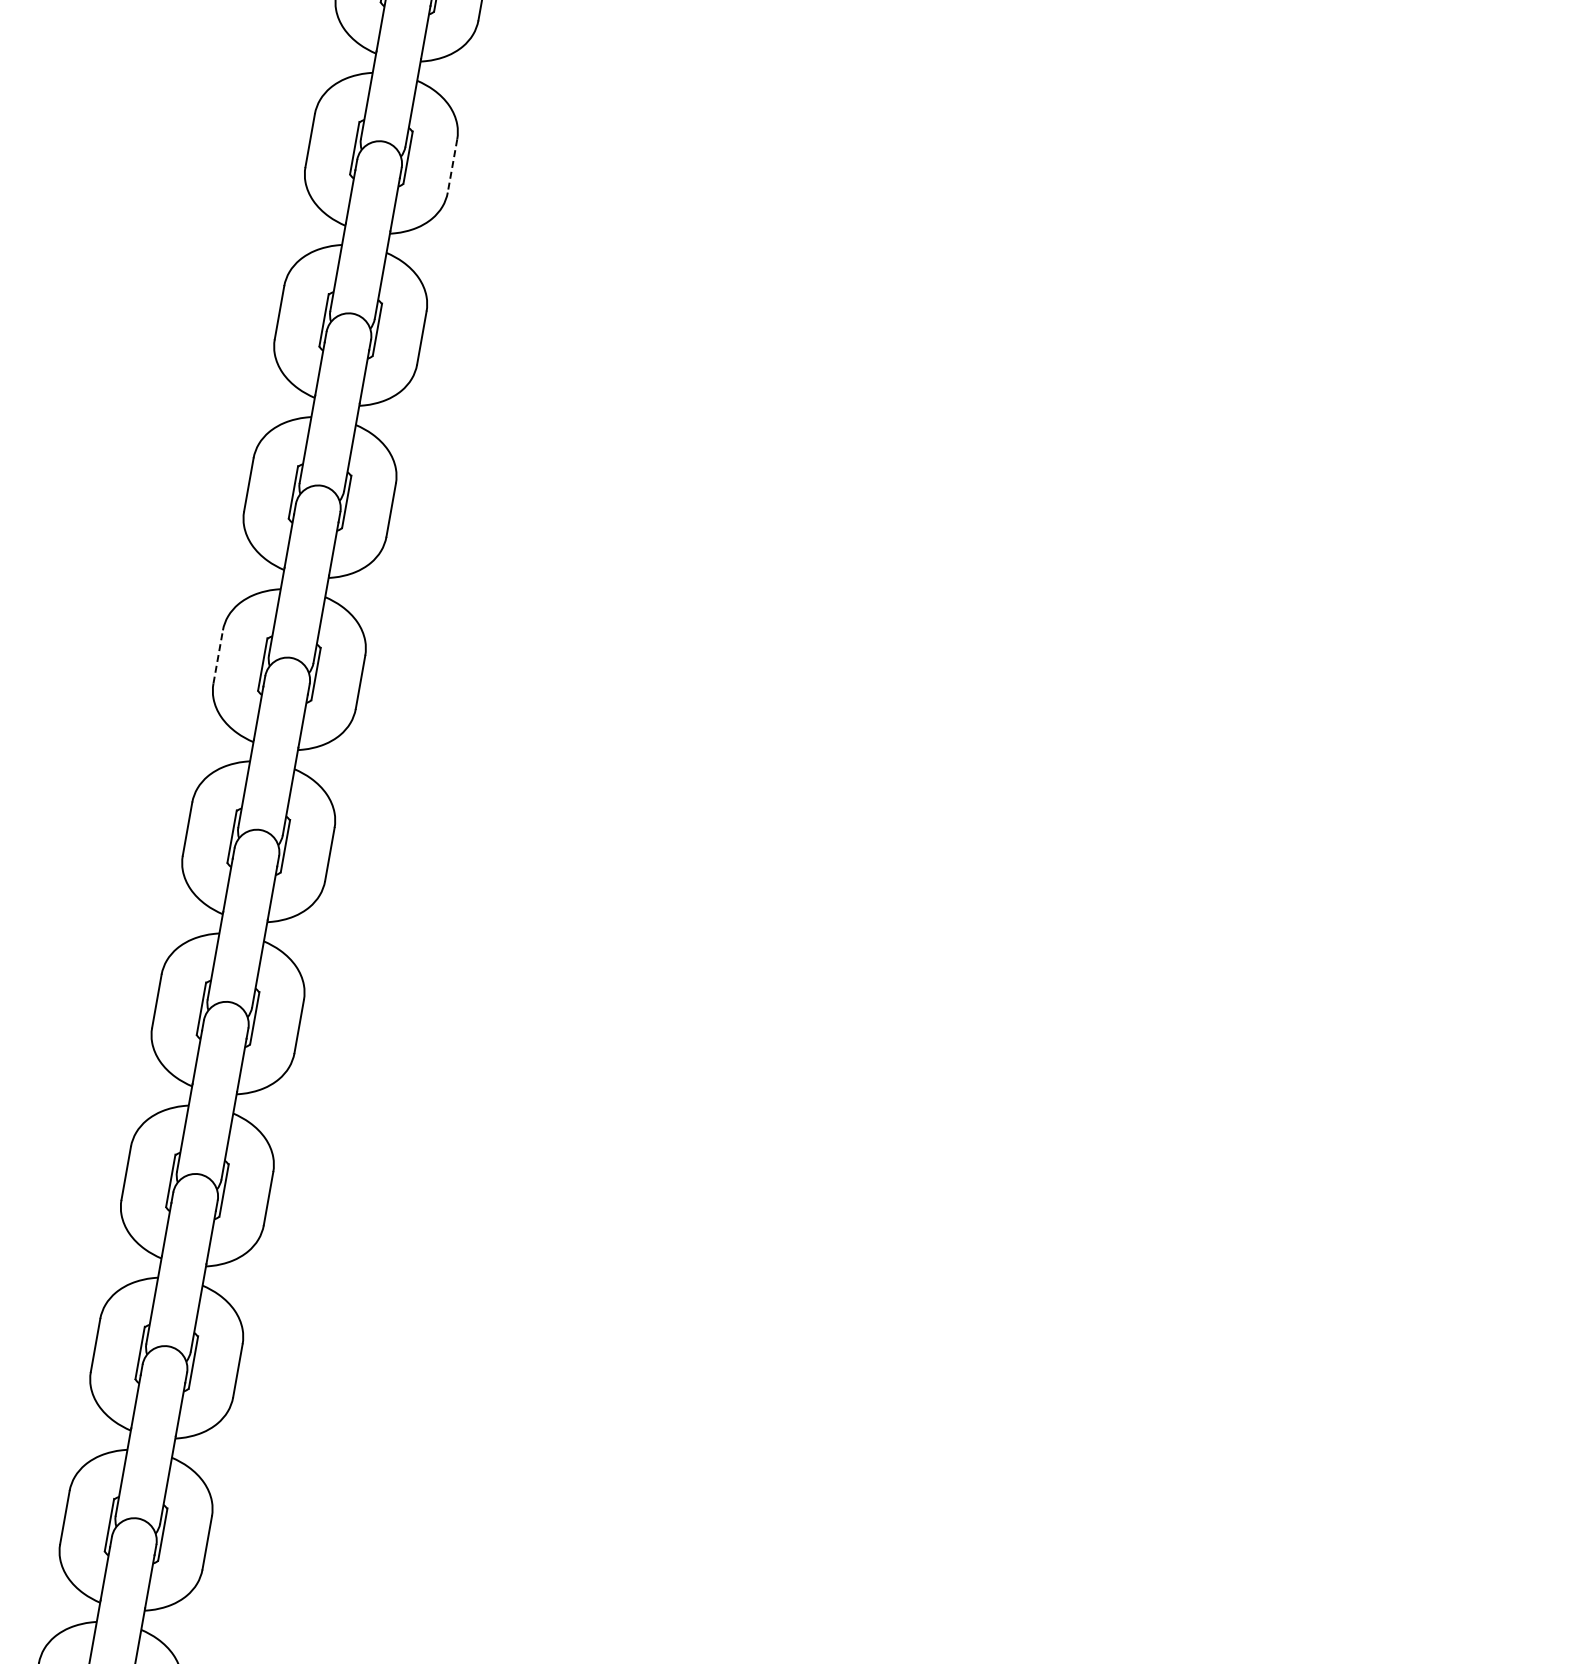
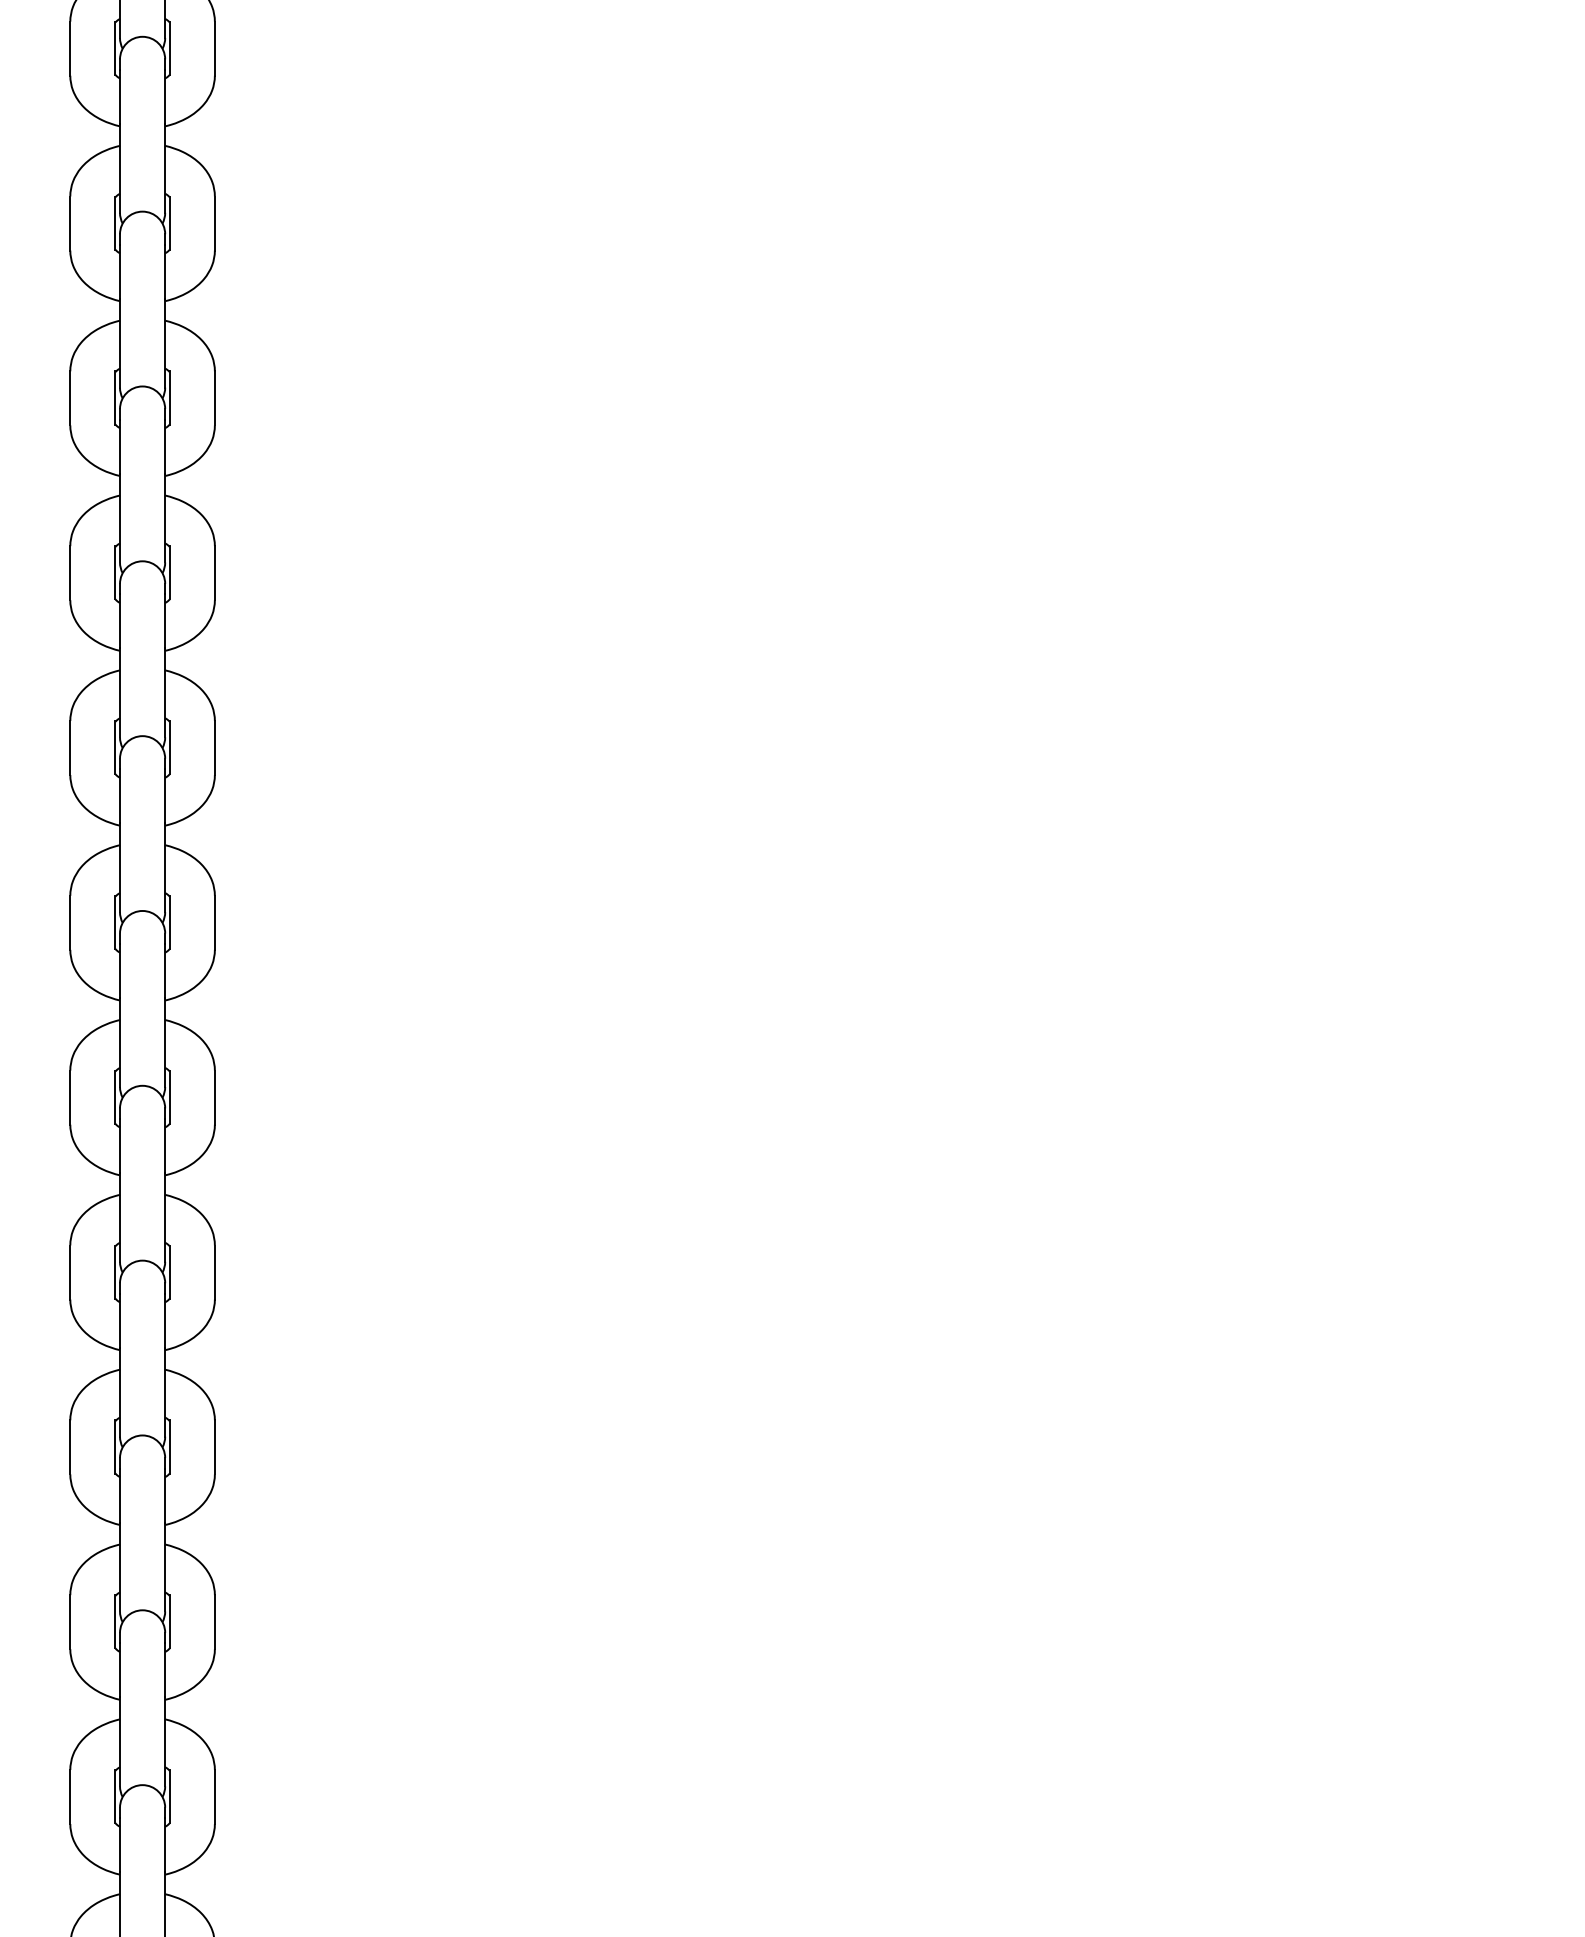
line: (452, 166) -> (214, 398), dashed -> solid
line: (218, 656) -> (70, 922), dashed -> solid

